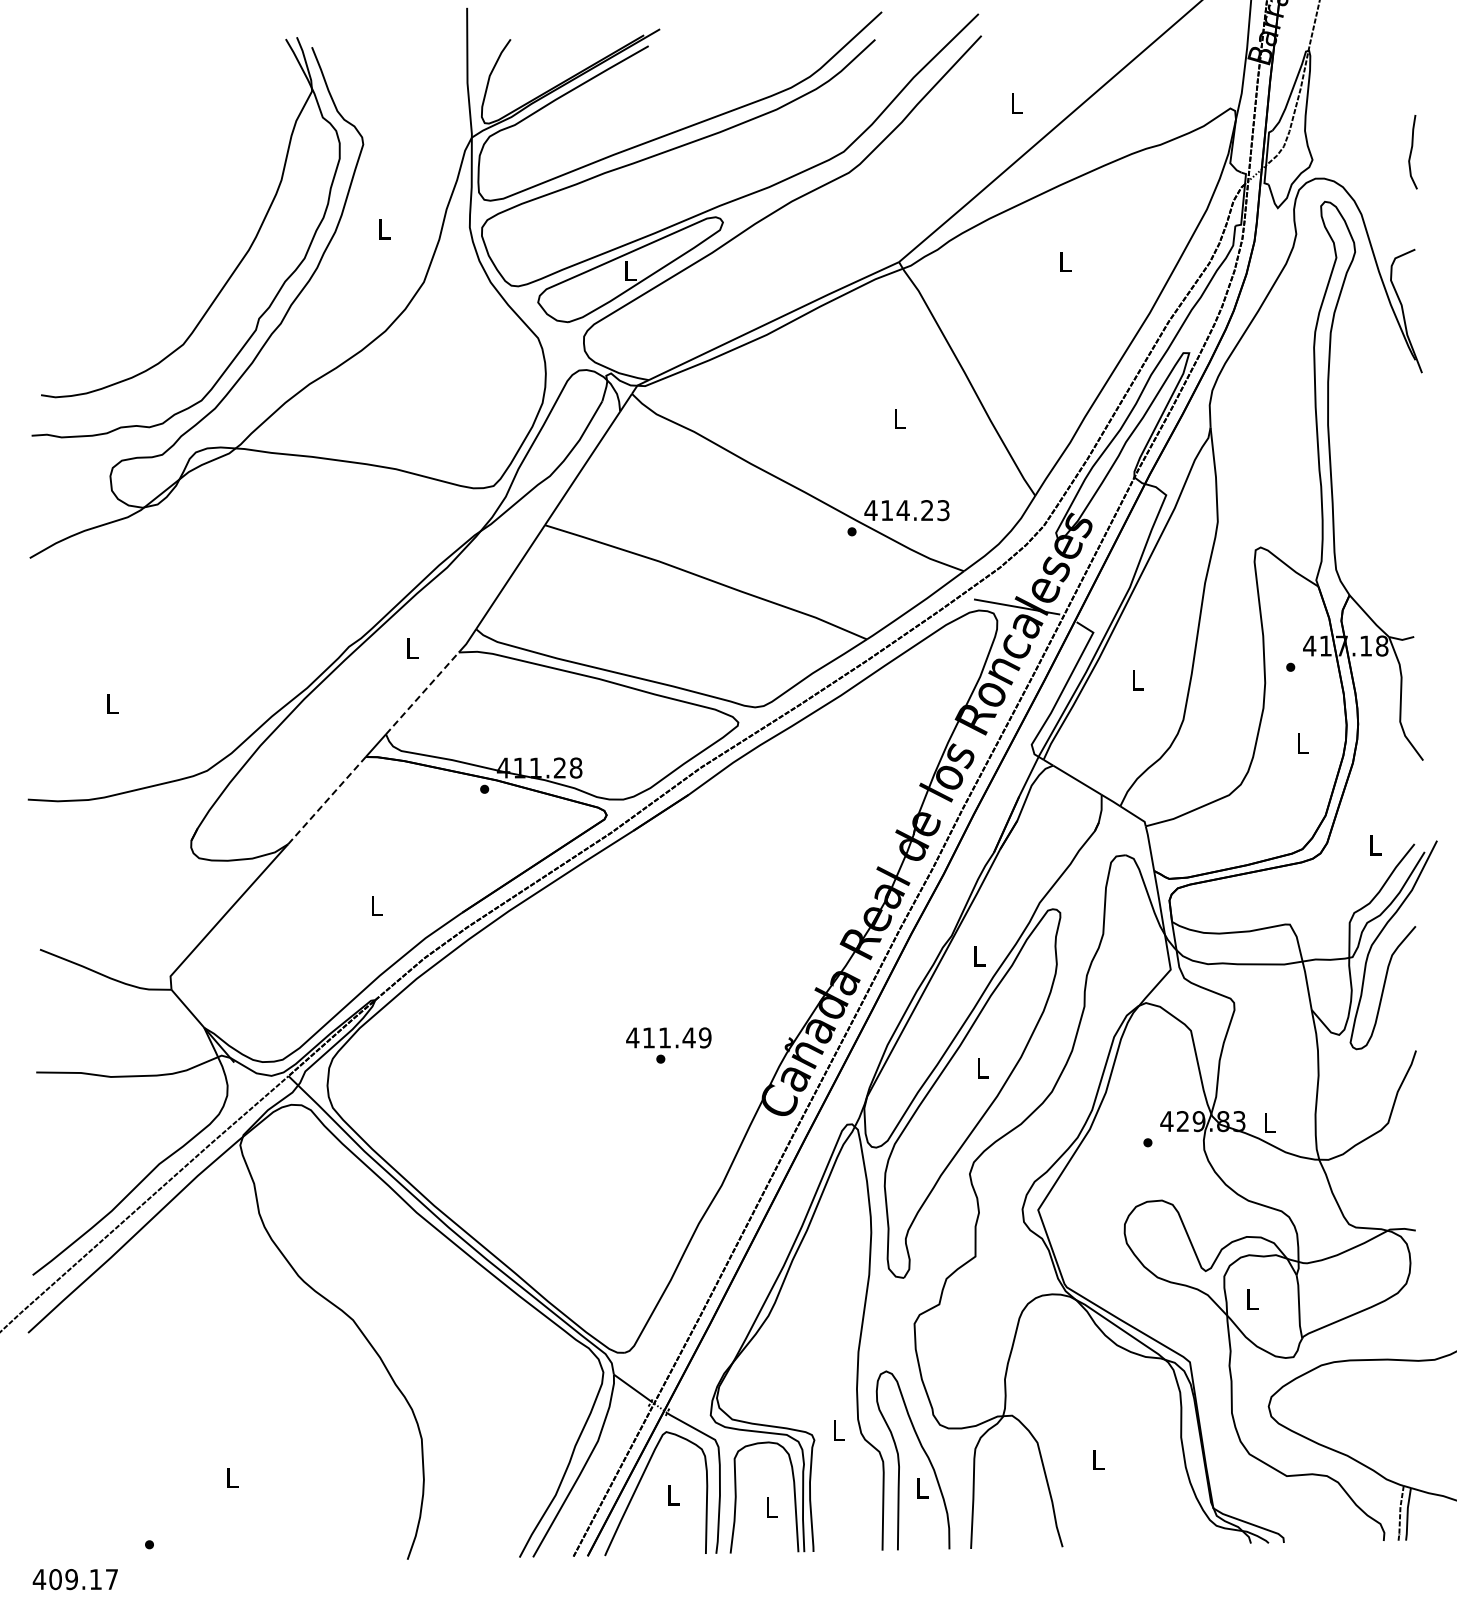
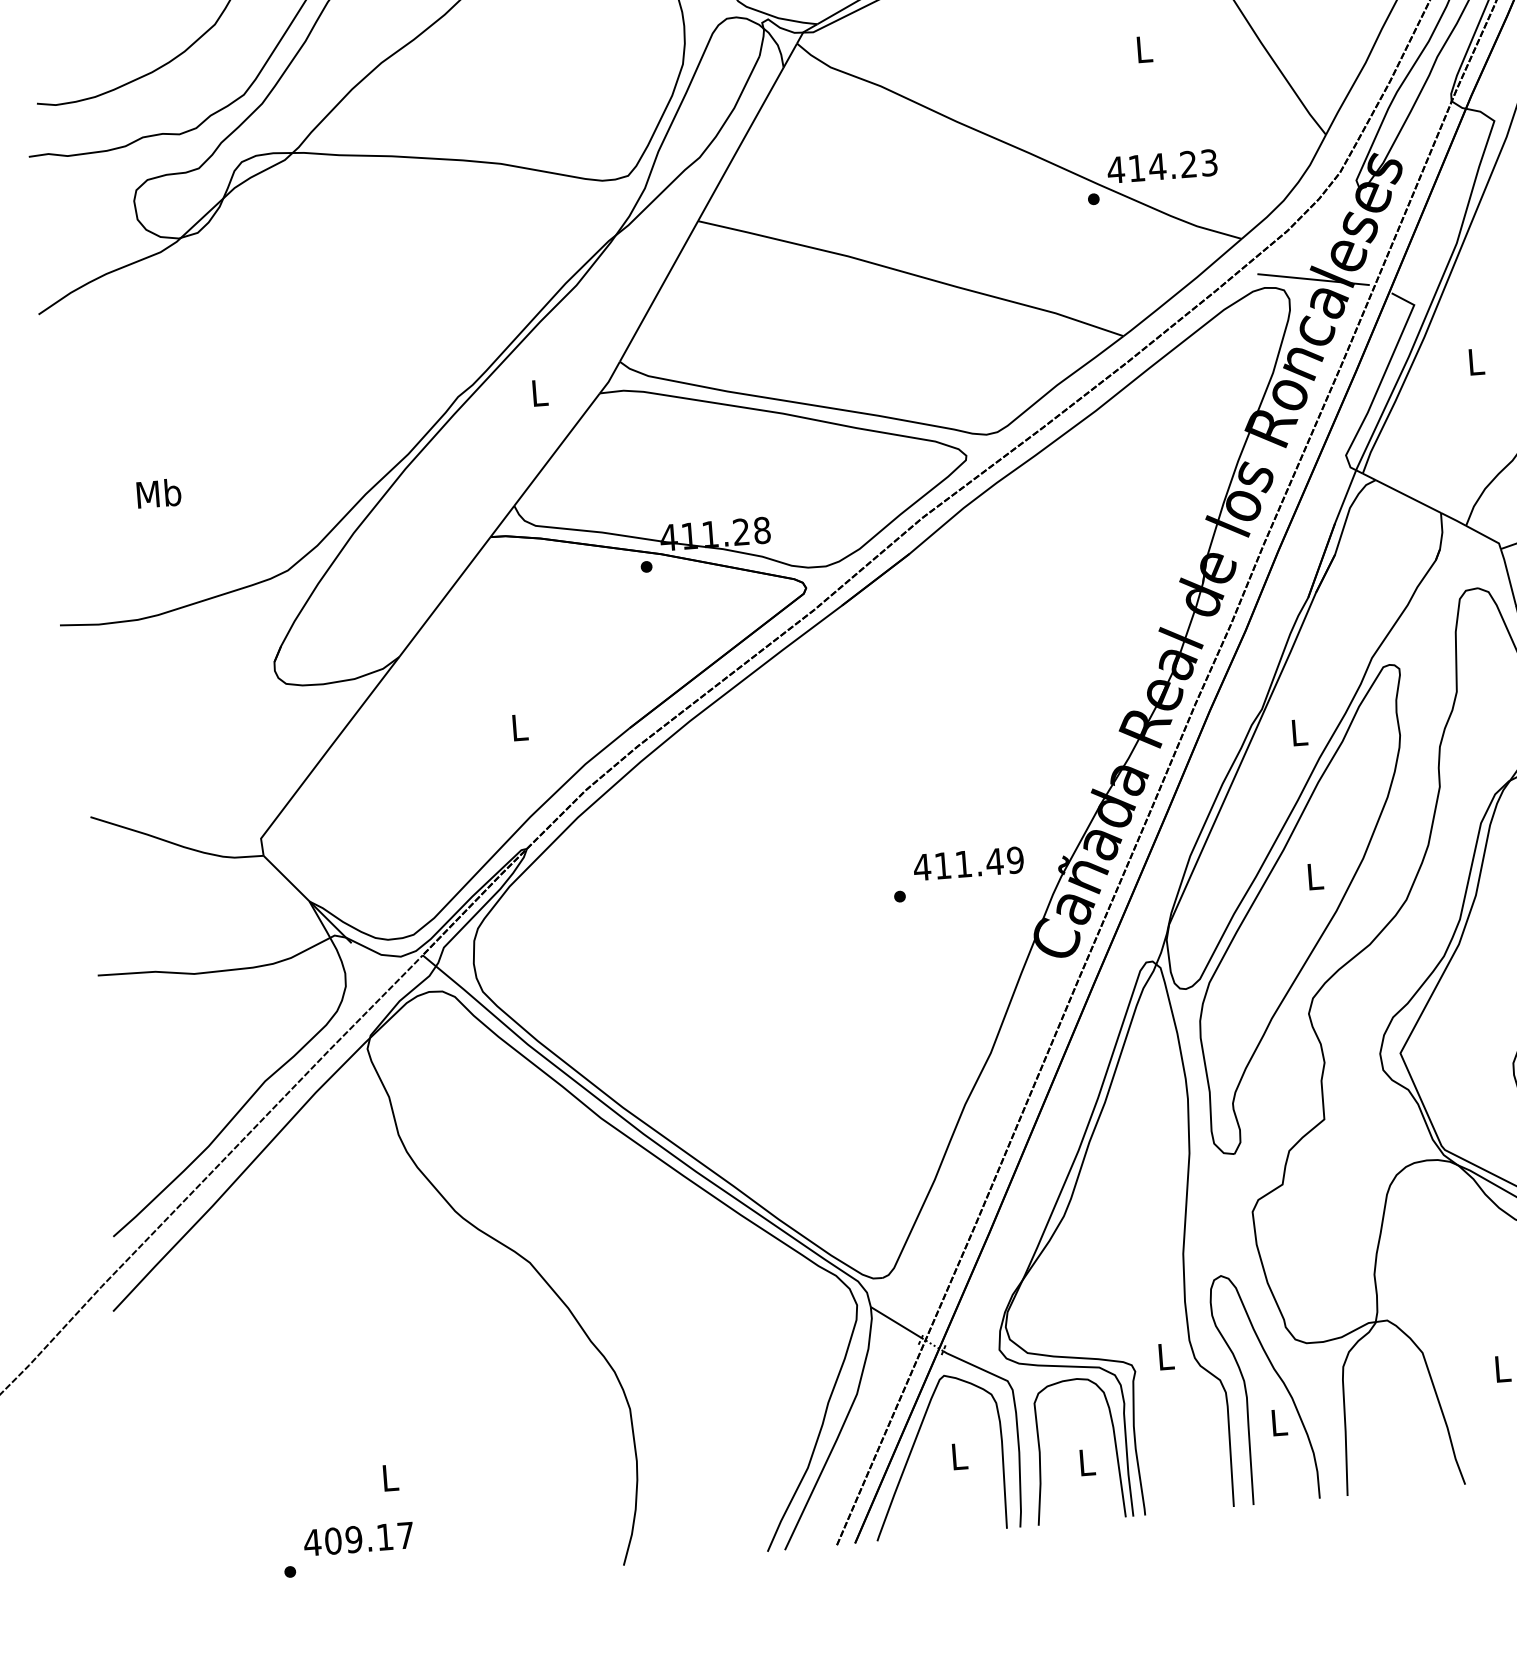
line: (422, 693) -> (557, 449), dashed -> solid
text: (112, 703) -> (159, 493), L -> Mb
line: (327, 800) -> (445, 596), dashed -> solid
text: (668, 1037) -> (968, 863), moved
text: (74, 1579) -> (357, 1539), moved

